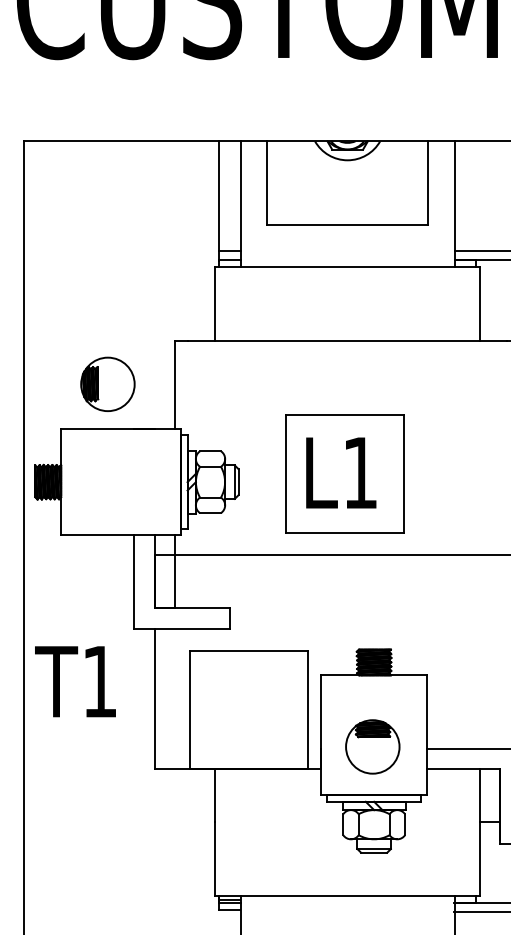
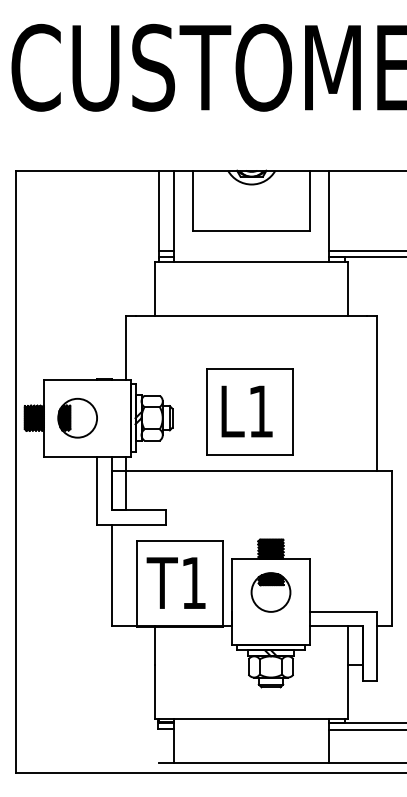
part: (107, 383) -> (77, 417), moved
text: (74, 680) -> (175, 582), moved
part: (372, 746) -> (270, 592), moved

